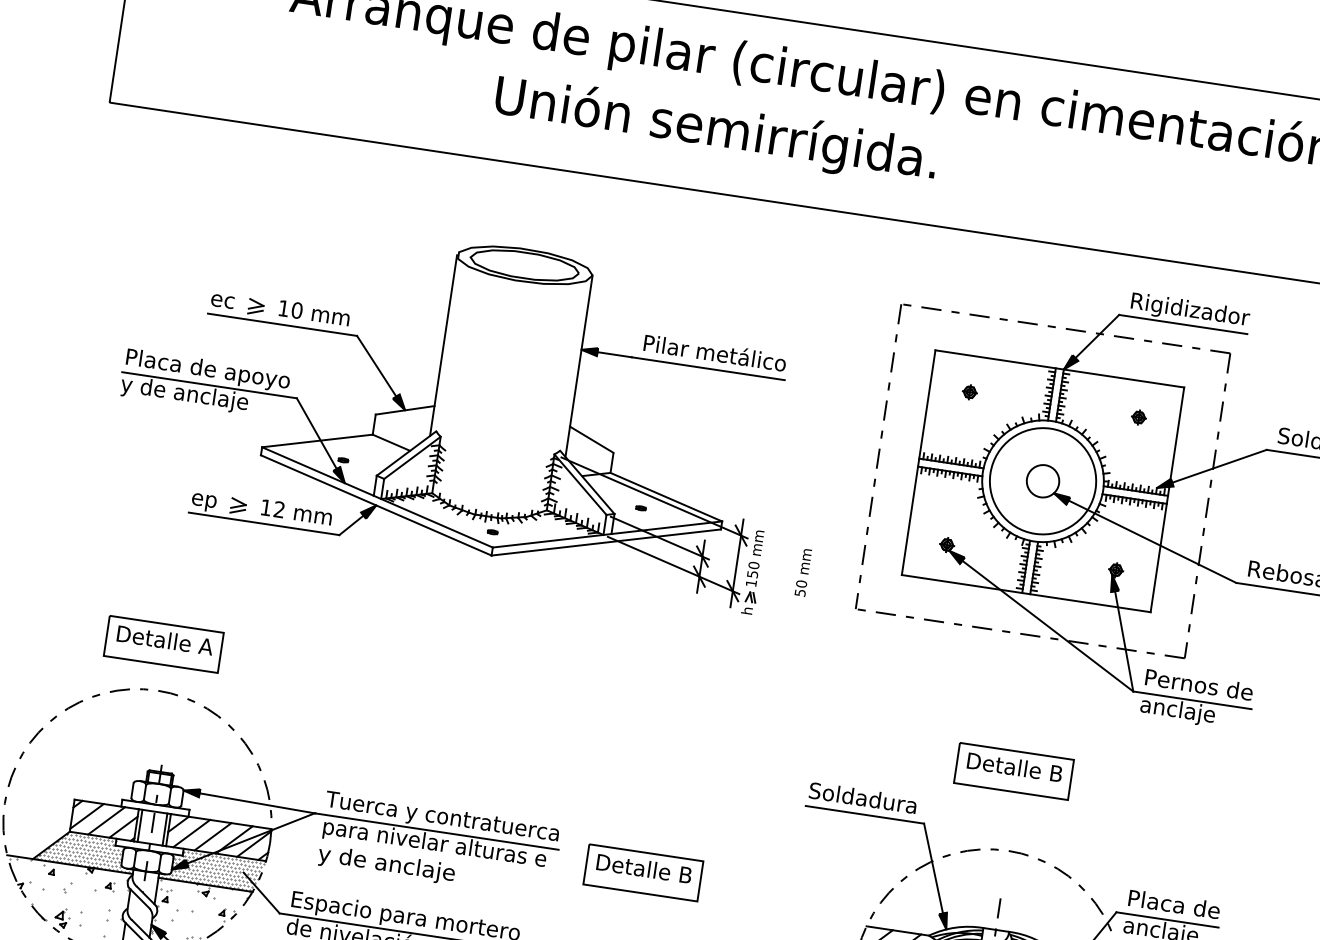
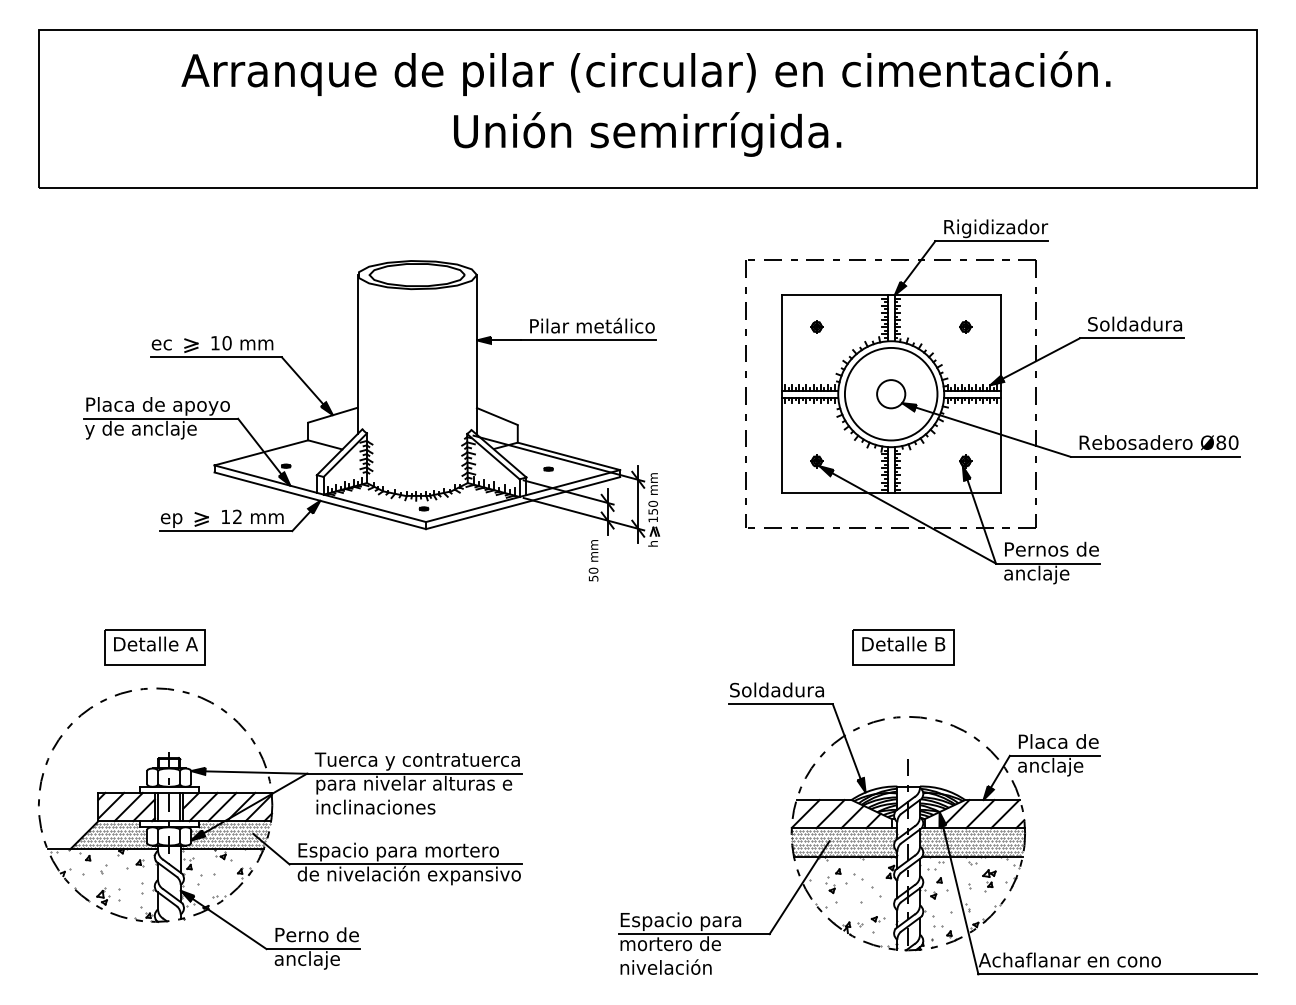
text: (715, 130) -> (647, 134), moved
text: (803, 572) -> (593, 560), moved
text: (386, 864) -> (375, 808), y de anclaje -> inclinaciones
part: (643, 872) -> (597, 782), removed

